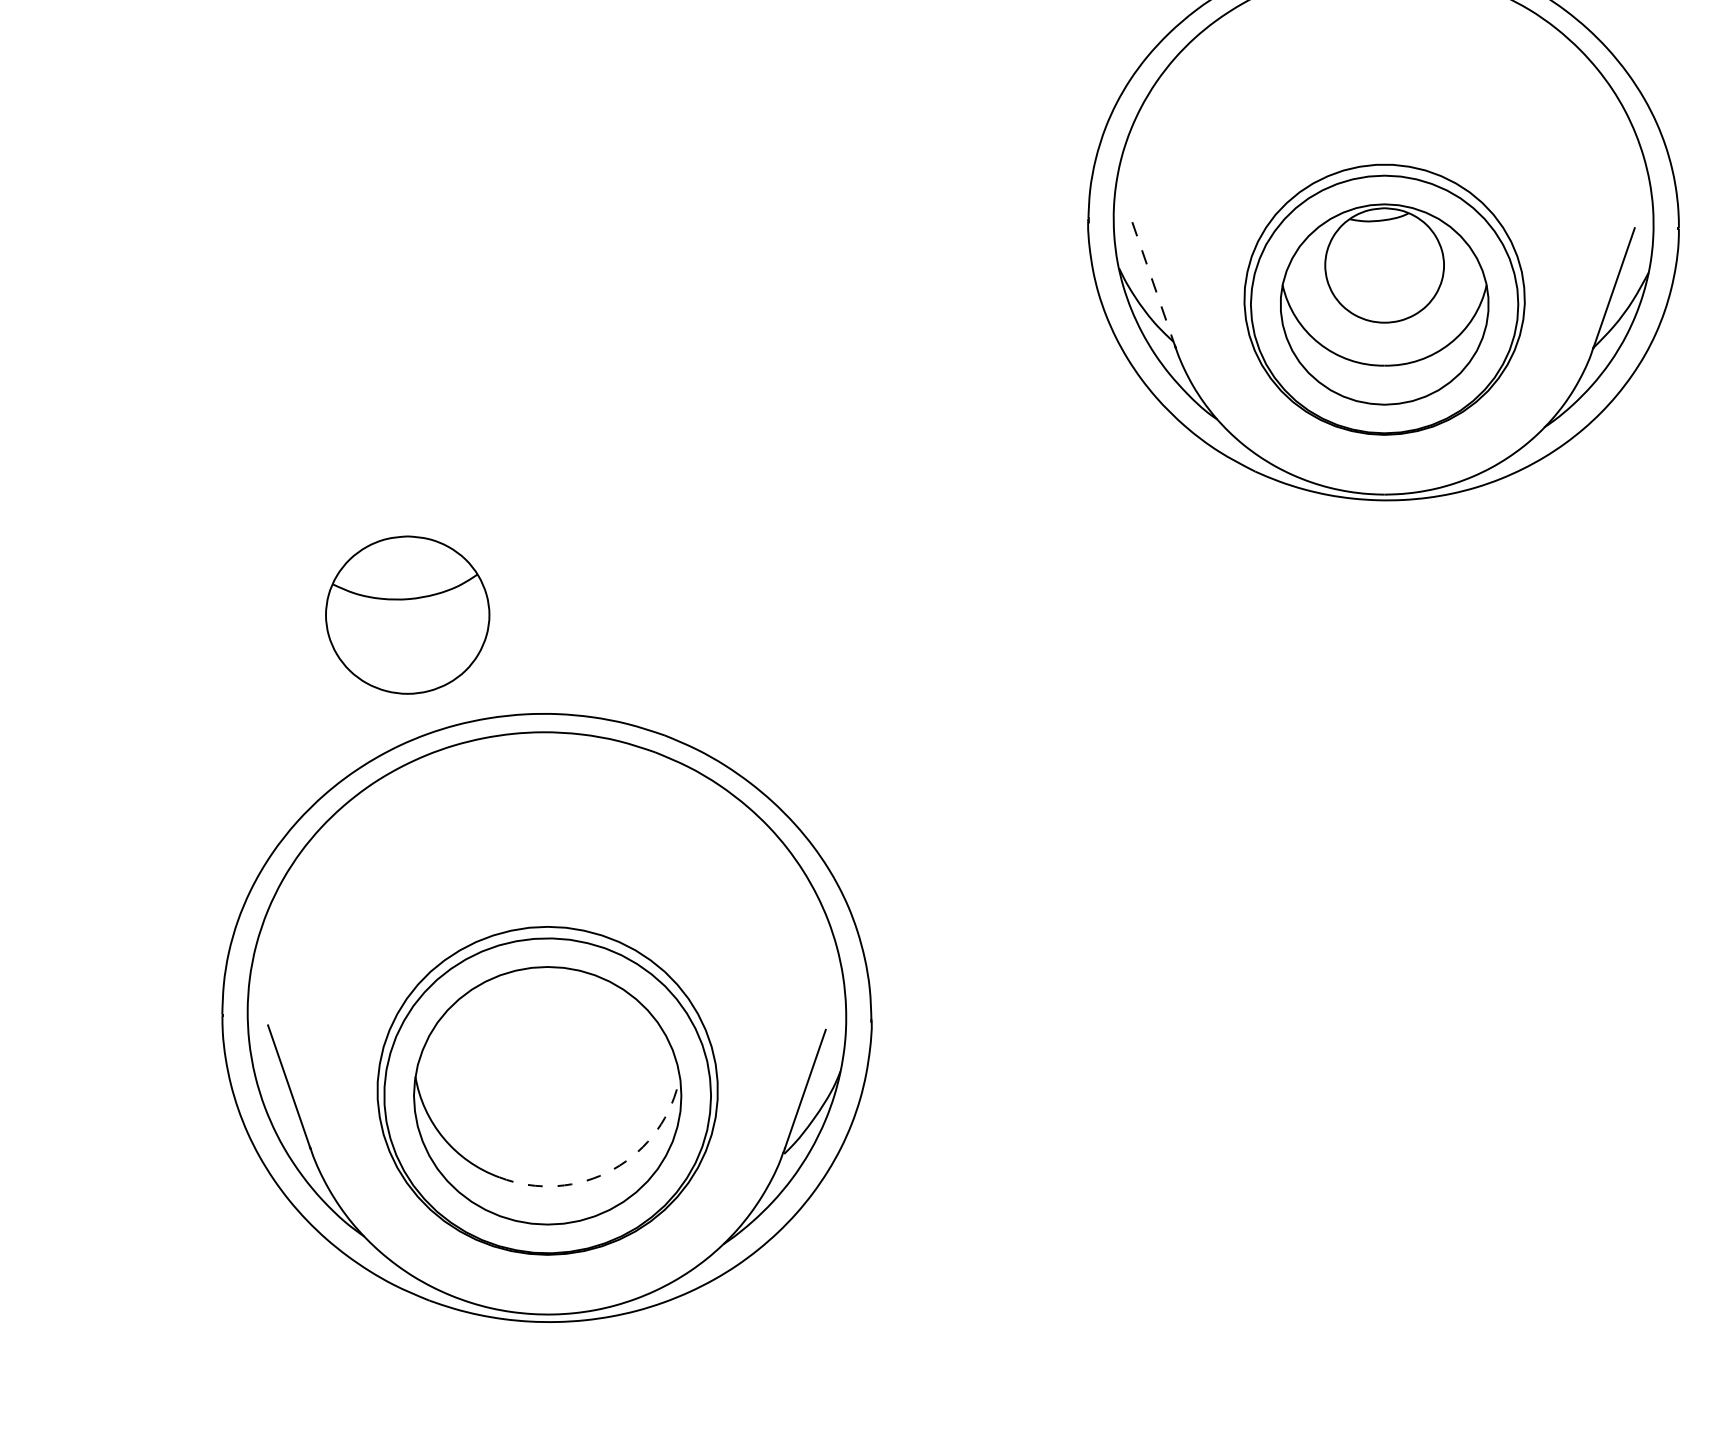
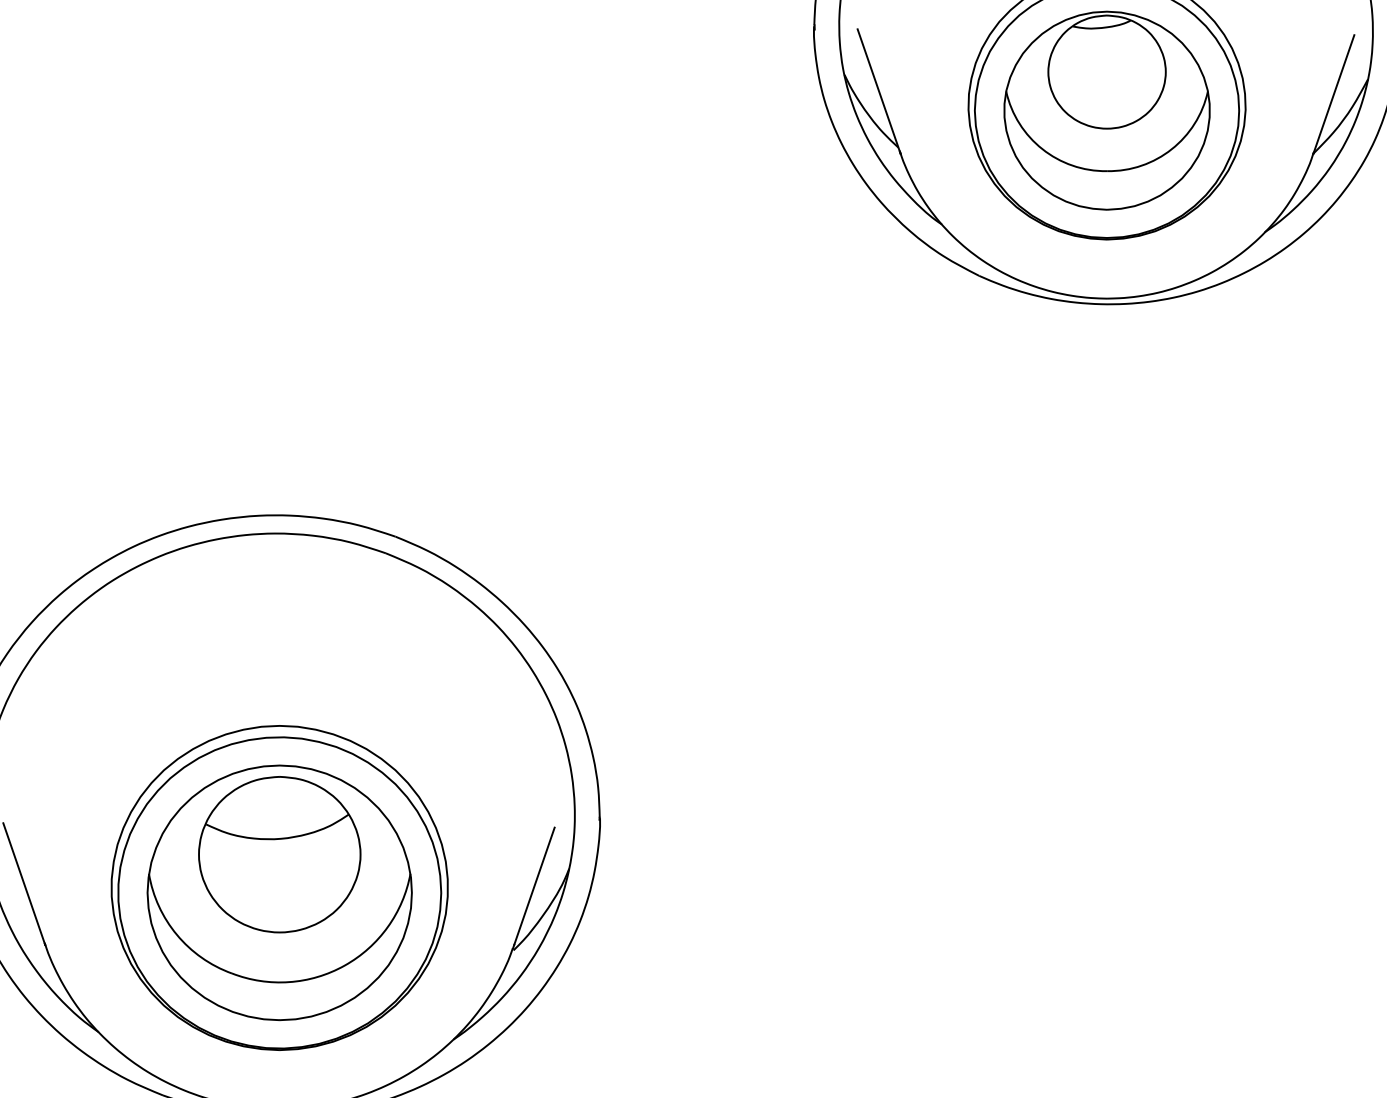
line: (1154, 285) -> (879, 91), dashed -> solid
part: (407, 614) -> (279, 854), moved
arc: (613, 1169) -> (344, 965), dashed -> solid

